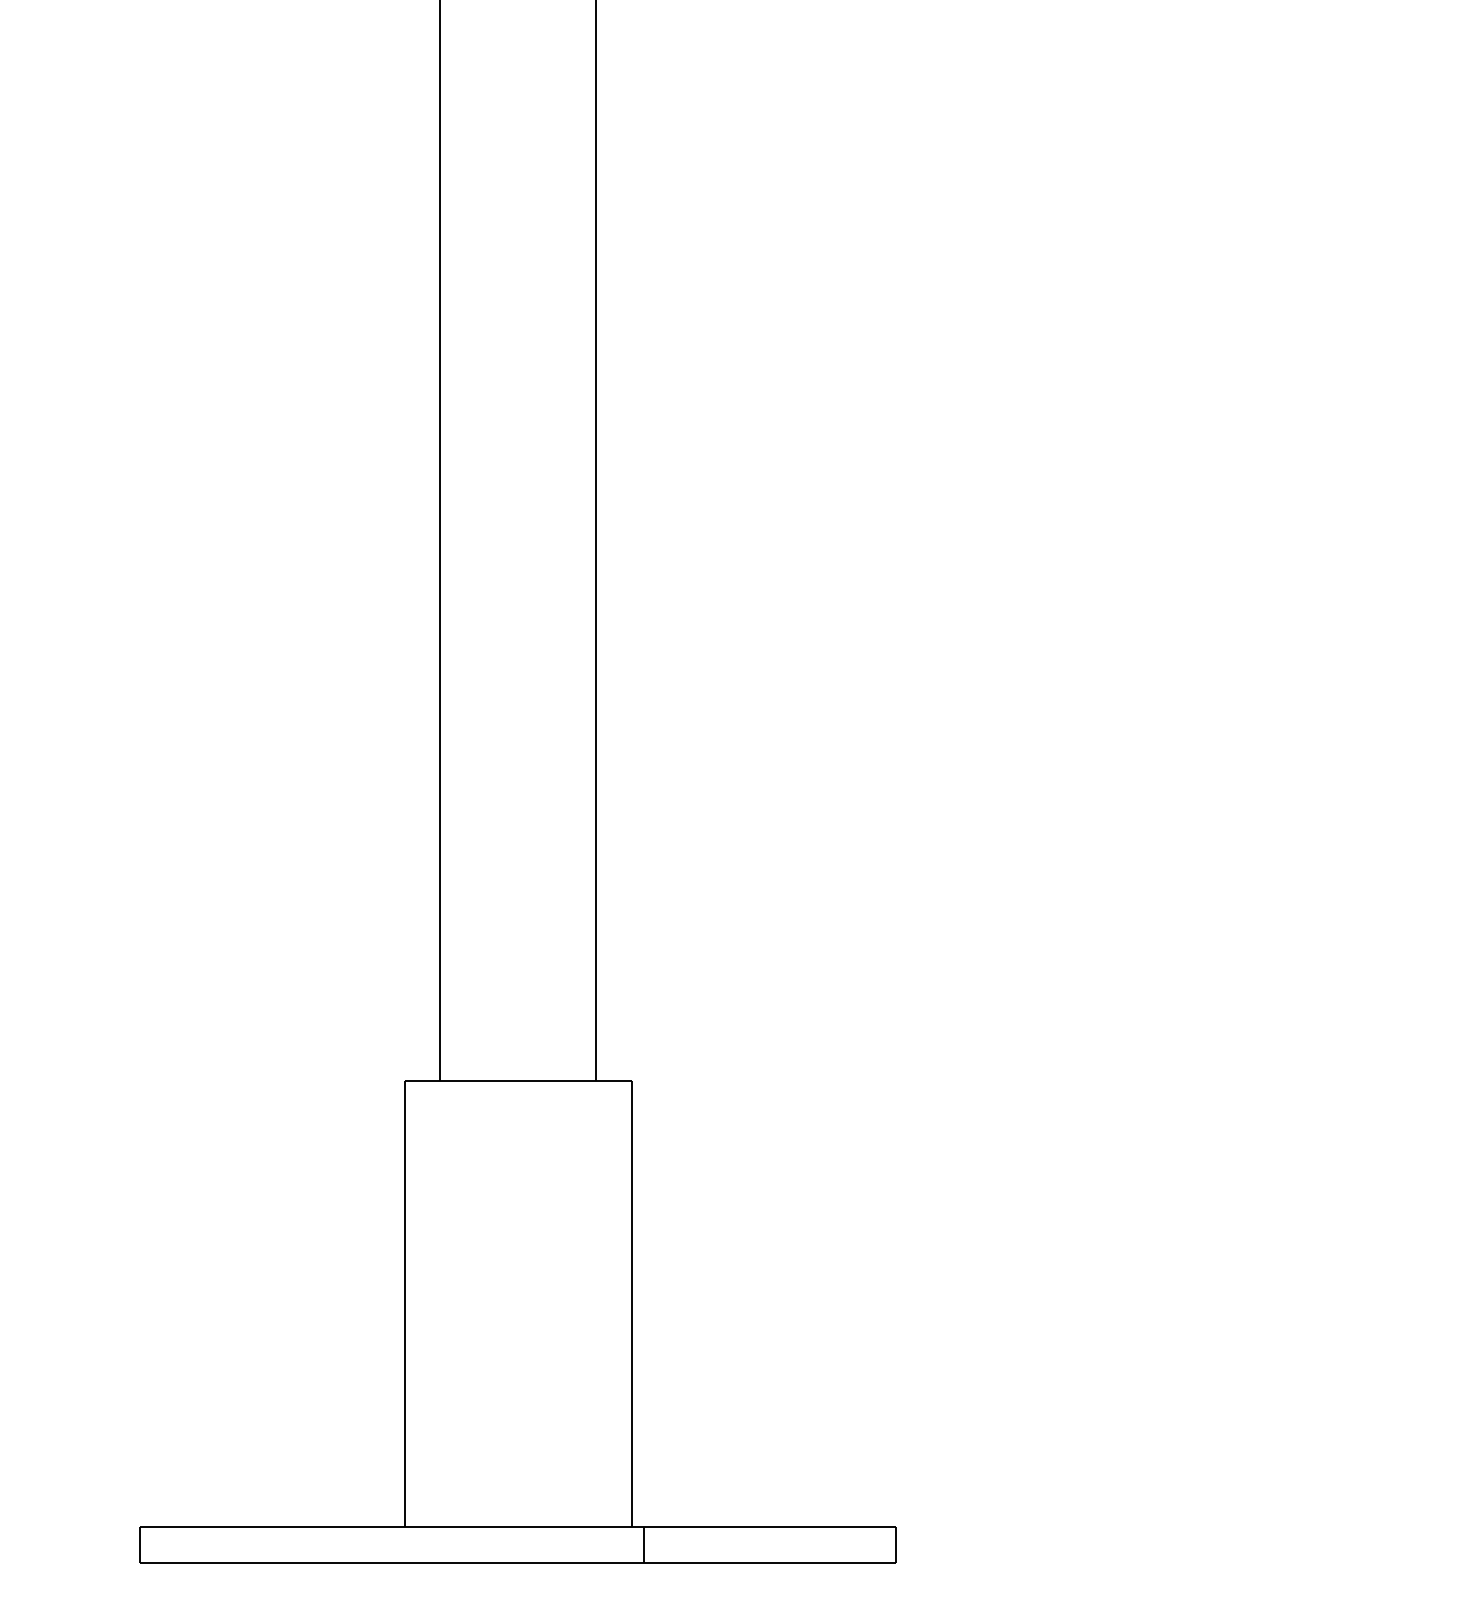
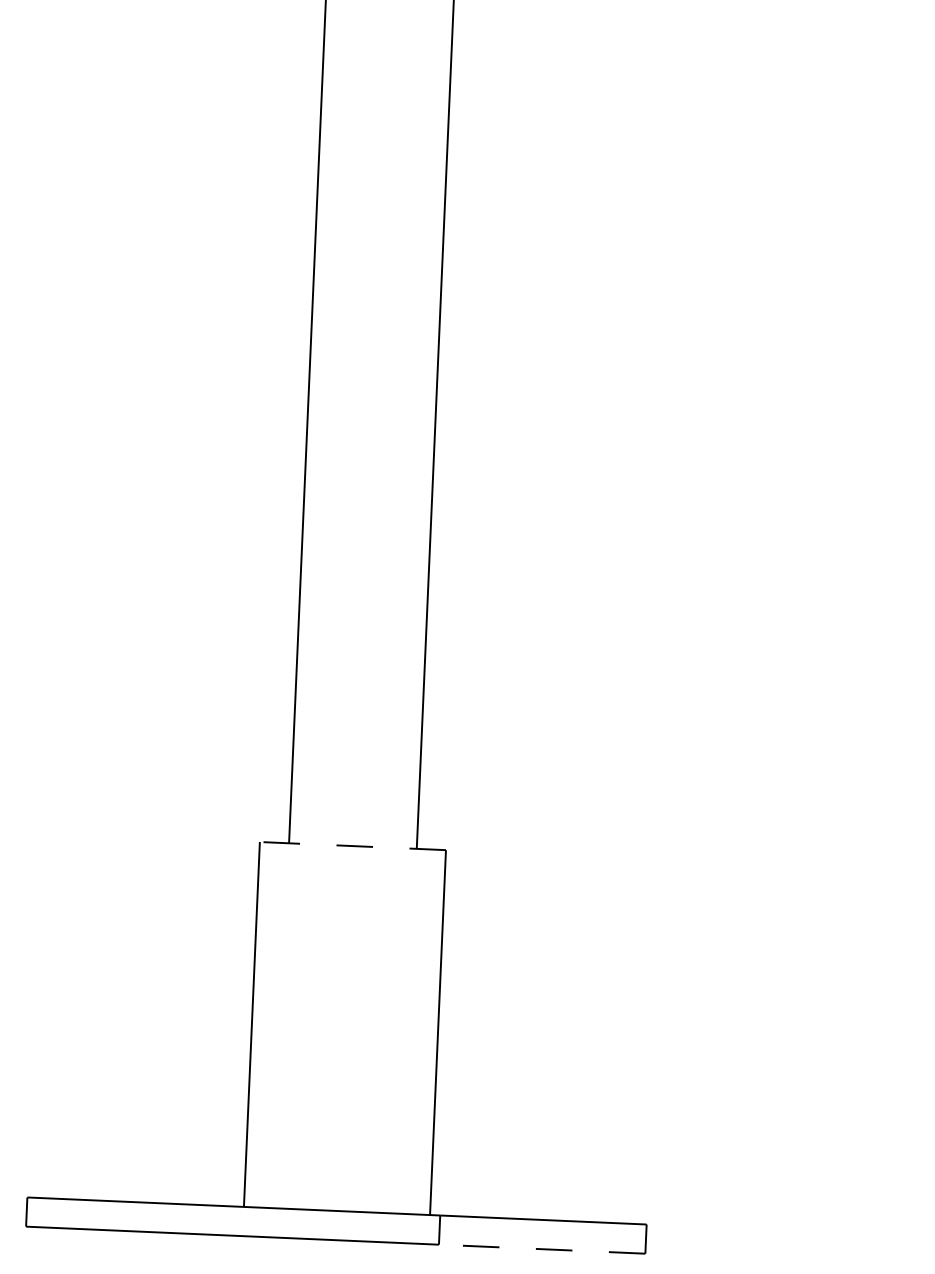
line: (518, 1081) -> (353, 846), solid -> dashed
line: (769, 1562) -> (541, 1248), solid -> dashed

